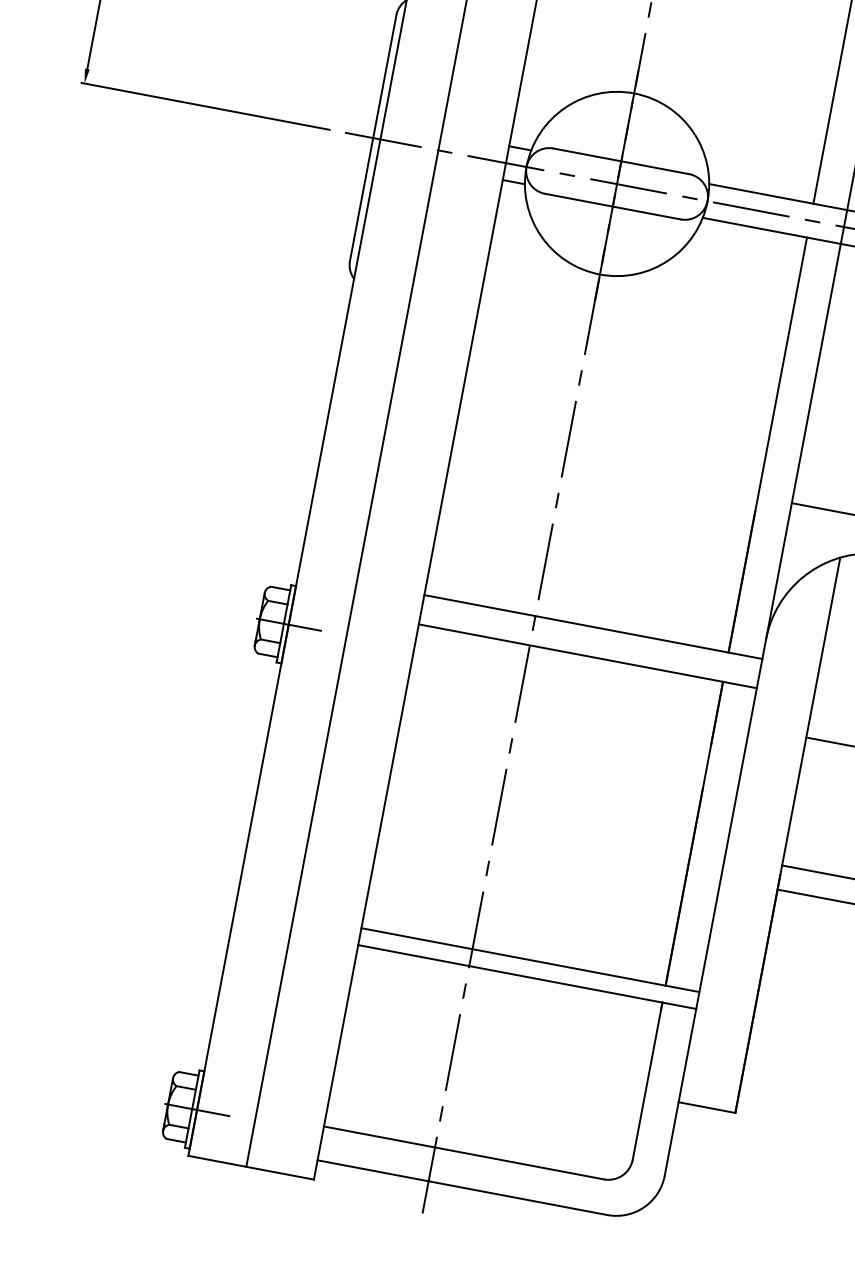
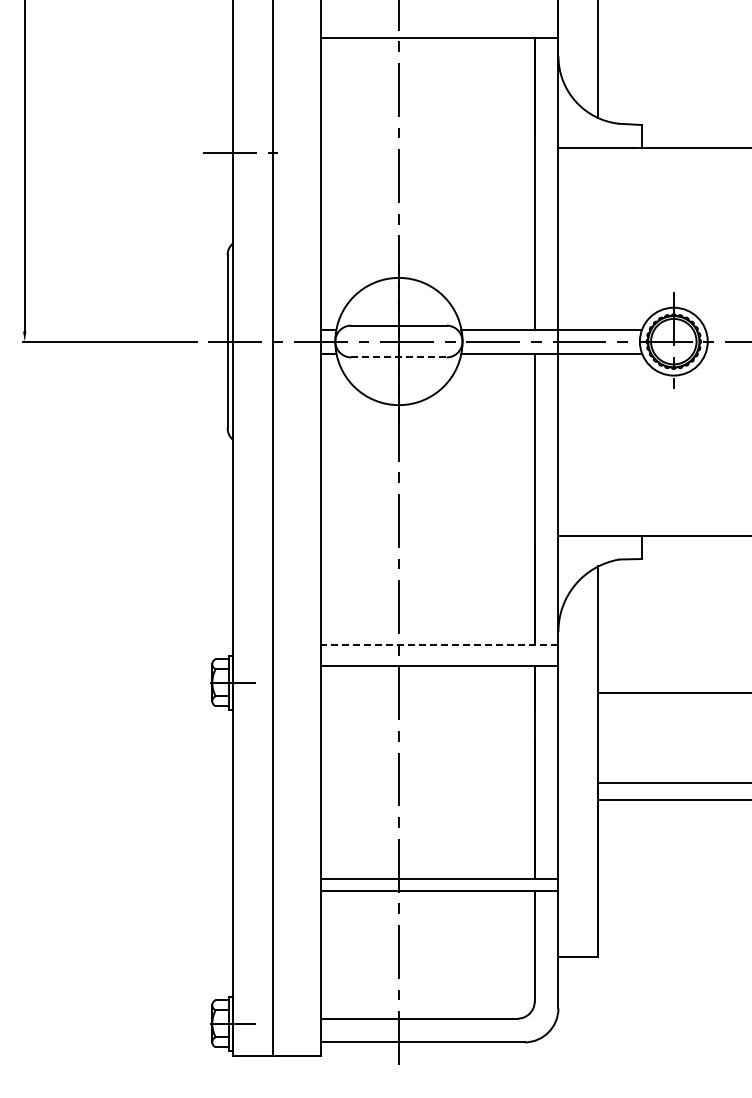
line: (612, 206) -> (398, 357), solid -> dashed
line: (593, 627) -> (439, 645), solid -> dashed

